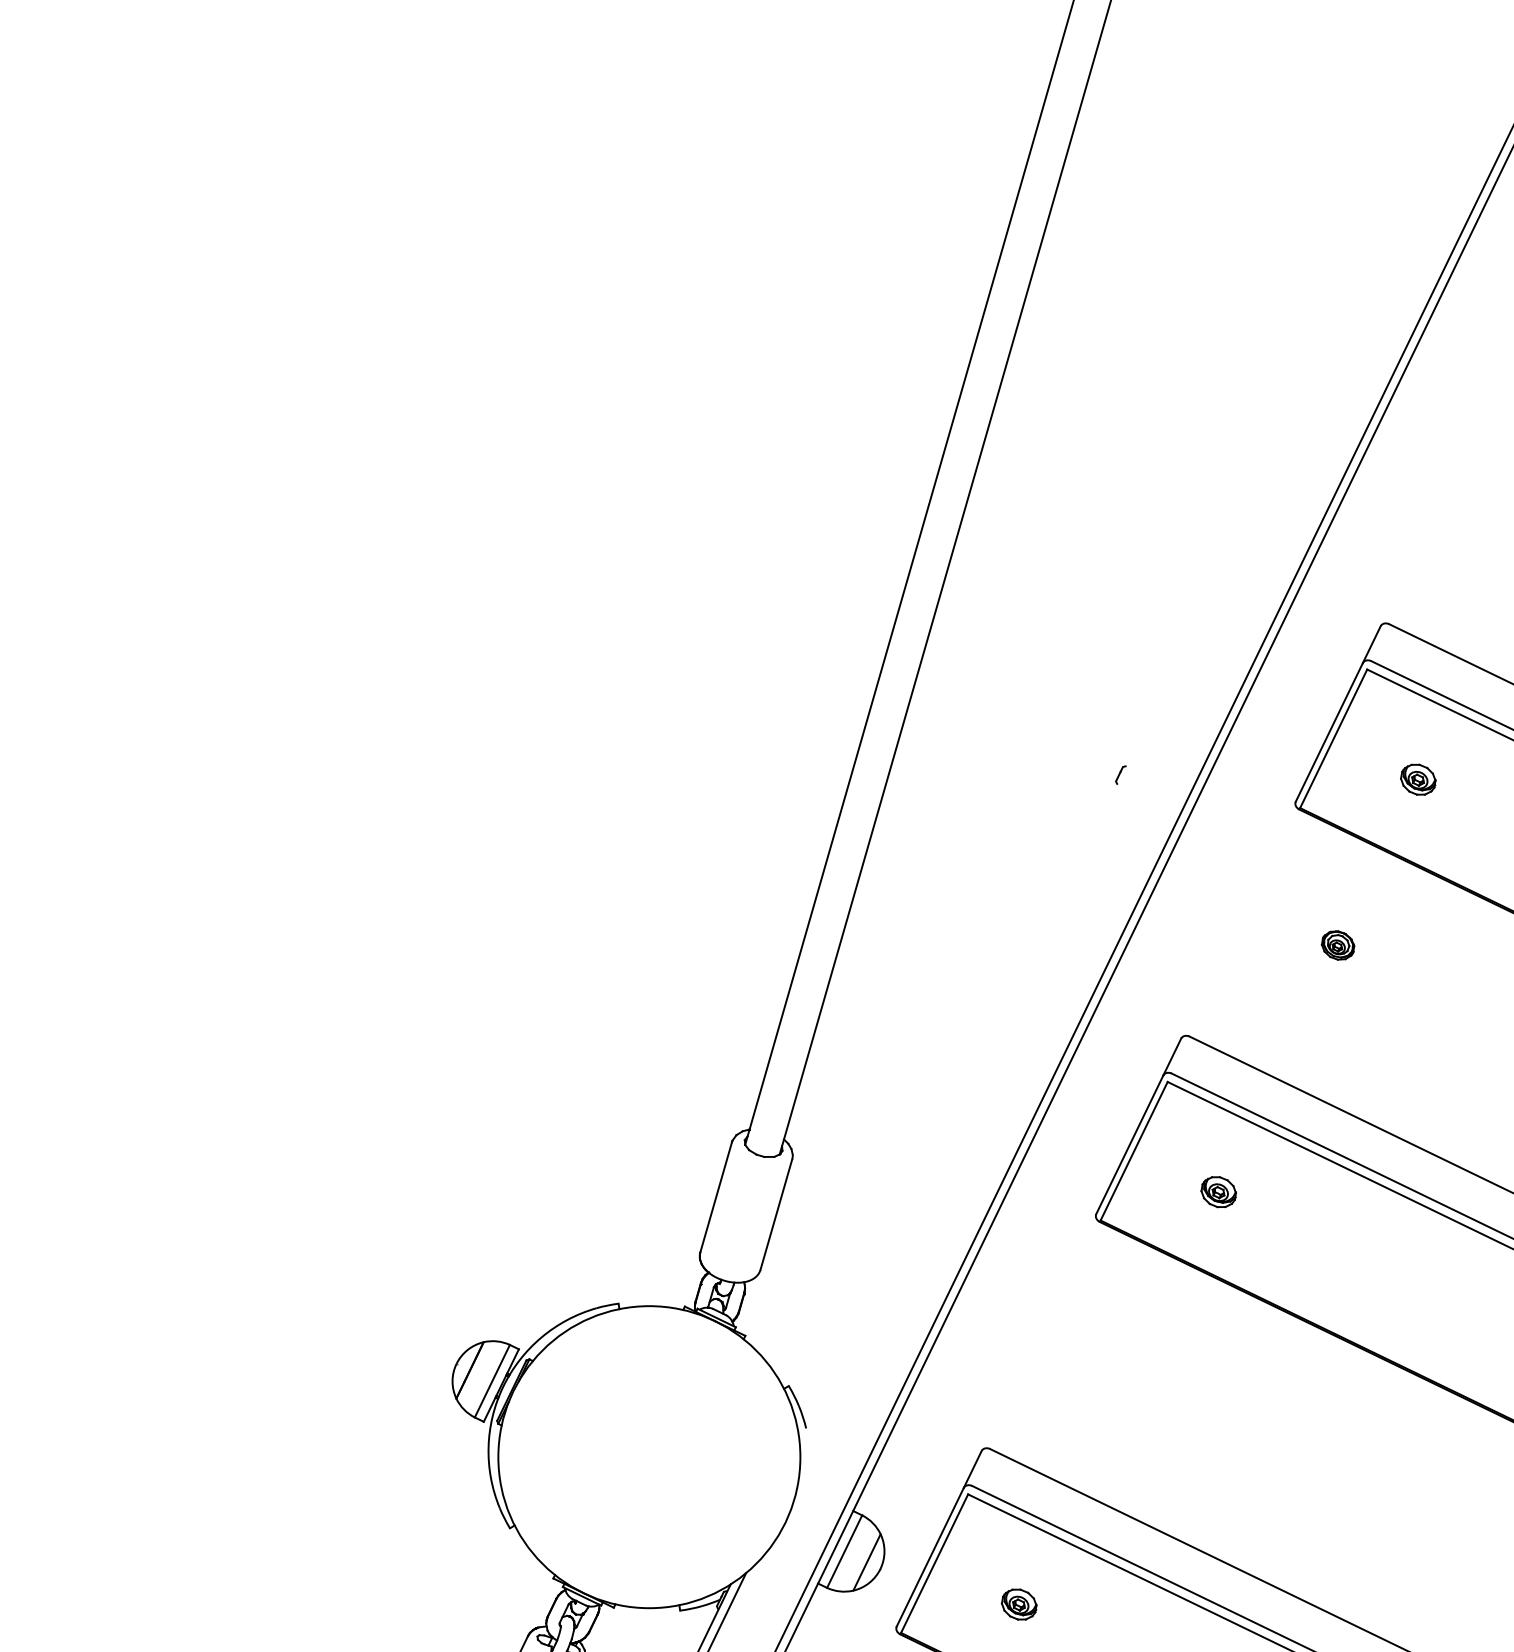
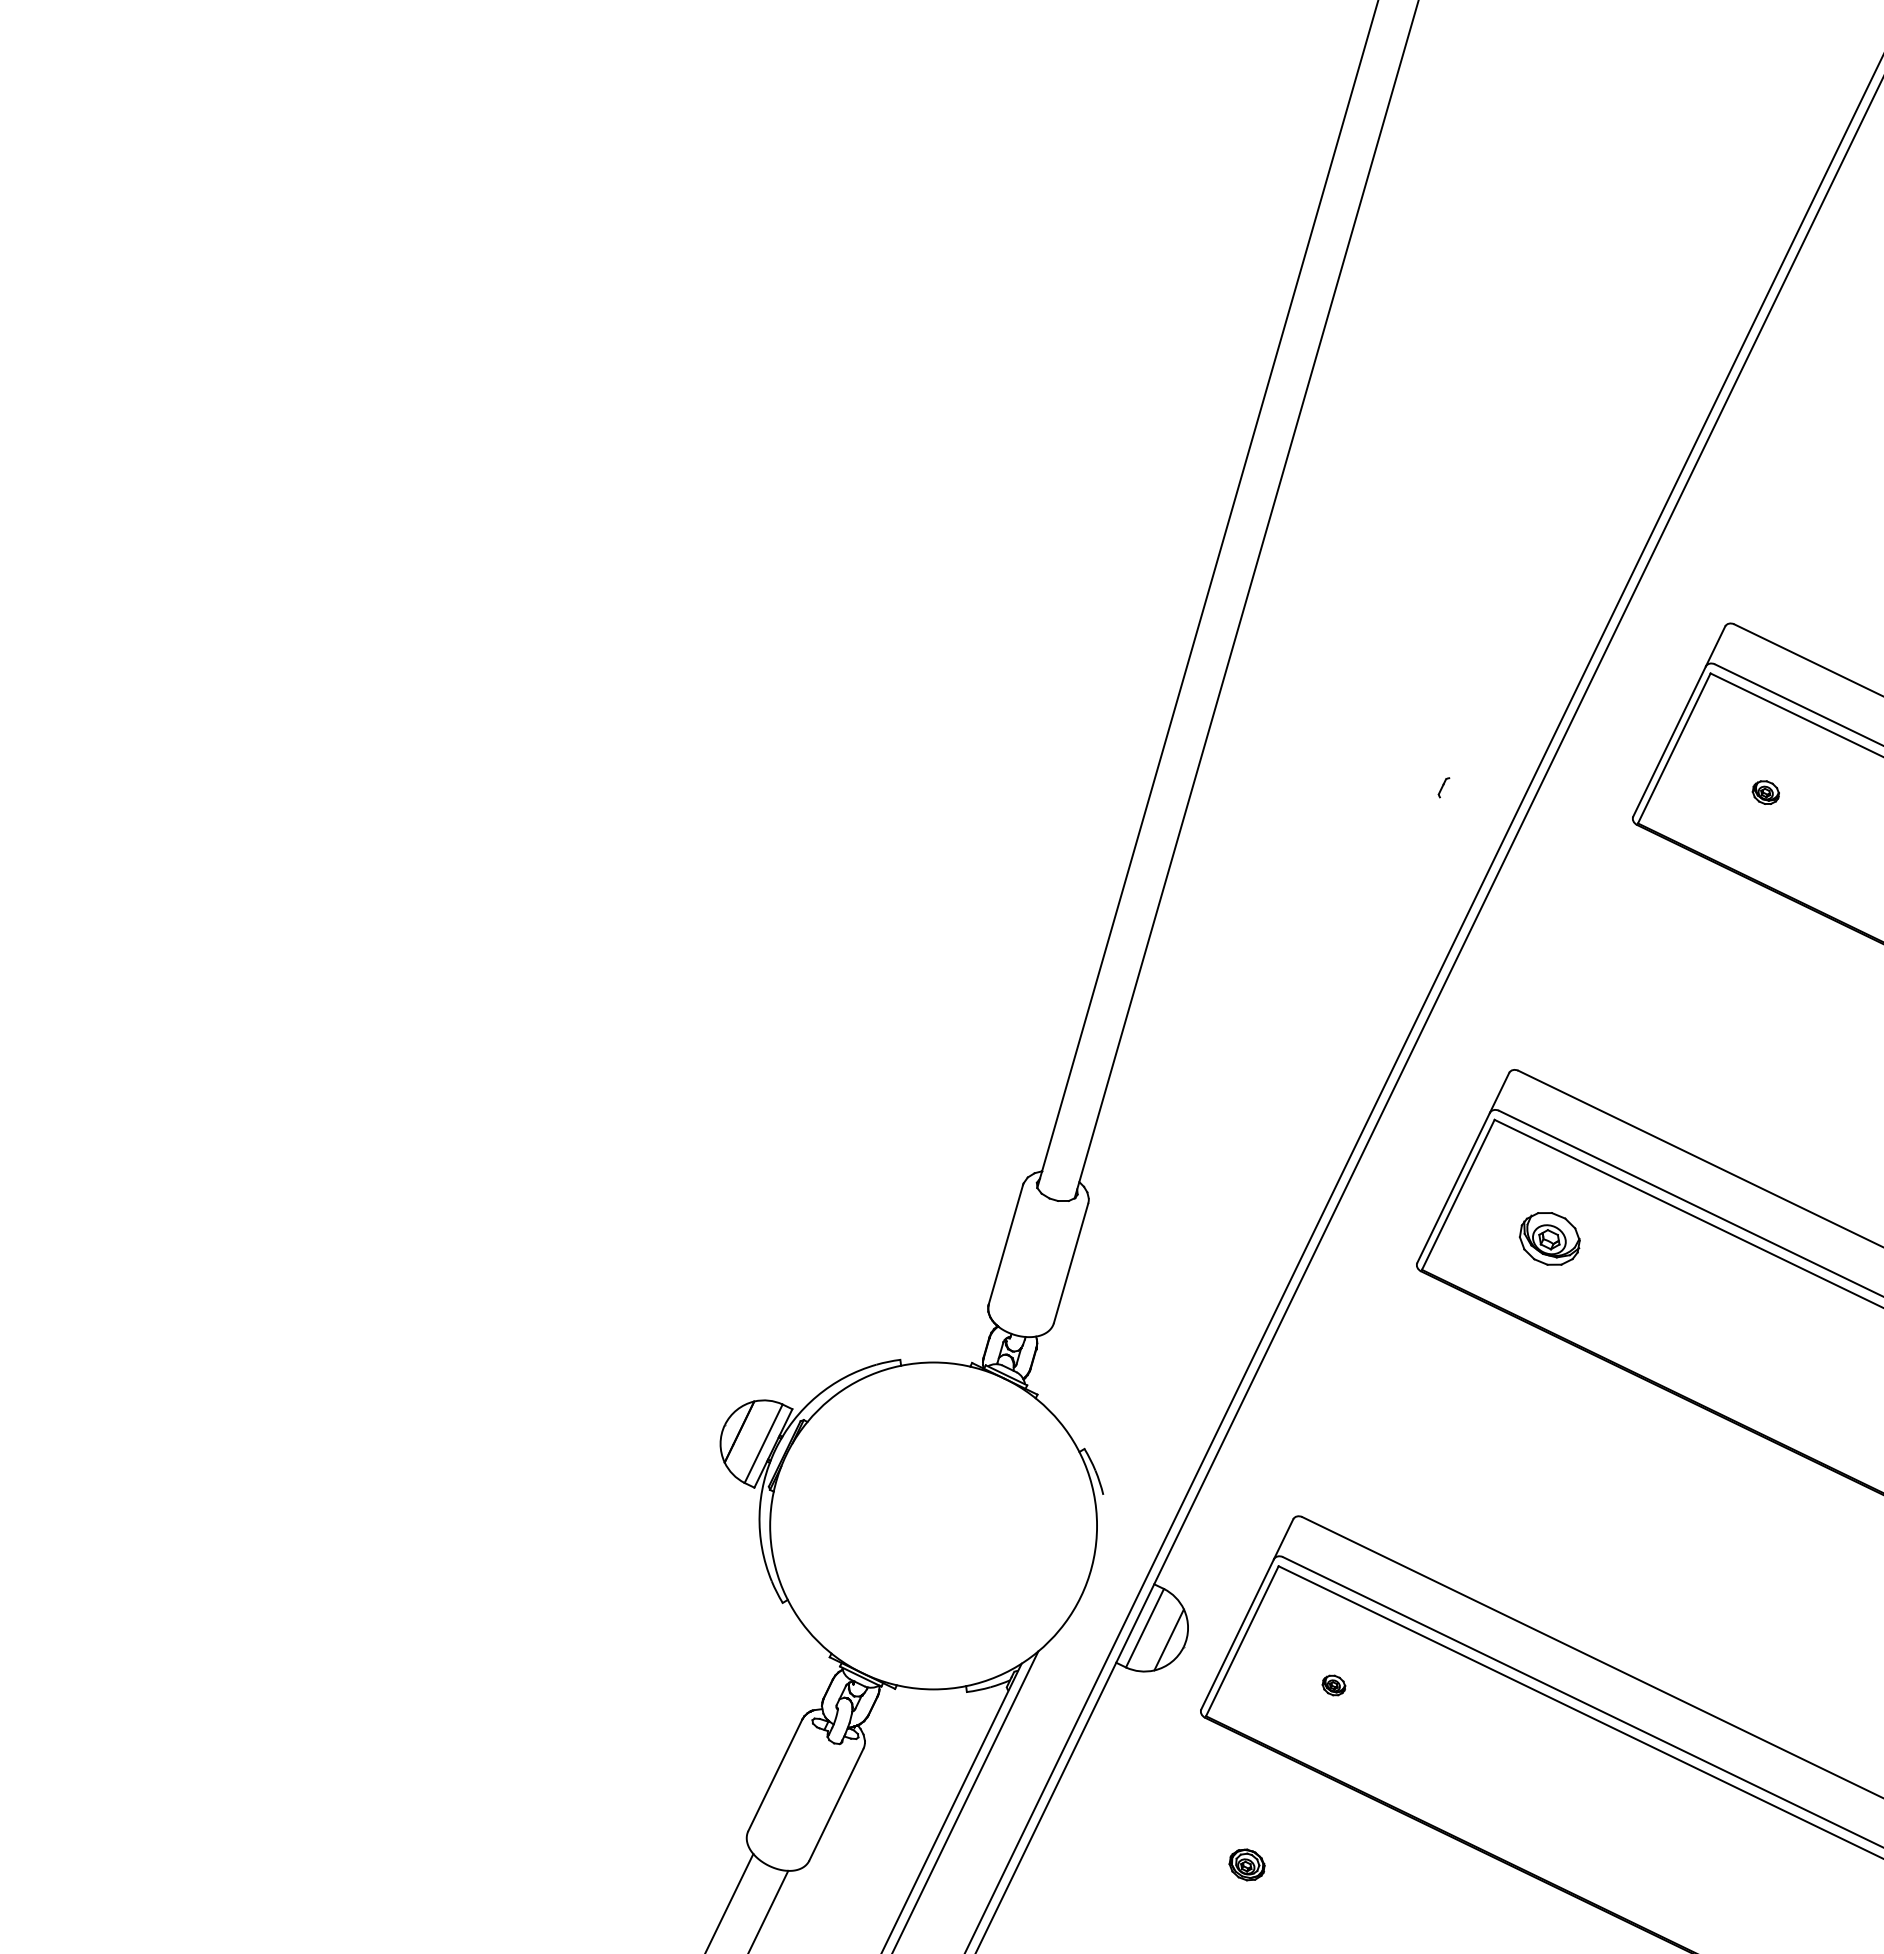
part: (1417, 779) -> (1765, 792), size x0.7
part: (1337, 944) -> (1678, 971), removed
part: (1218, 1192) -> (1549, 1239), size x1.6
part: (1018, 1604) -> (1333, 1685), size x0.6

